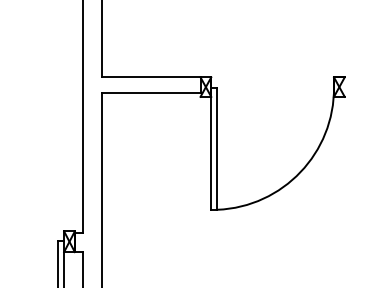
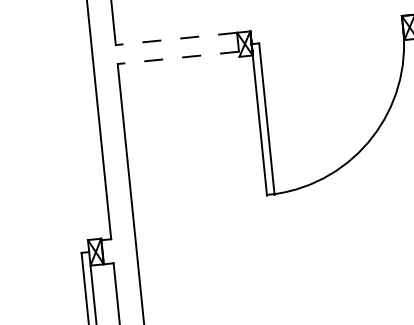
line: (150, 77) -> (175, 39), solid -> dashed
line: (150, 92) -> (177, 57), solid -> dashed

